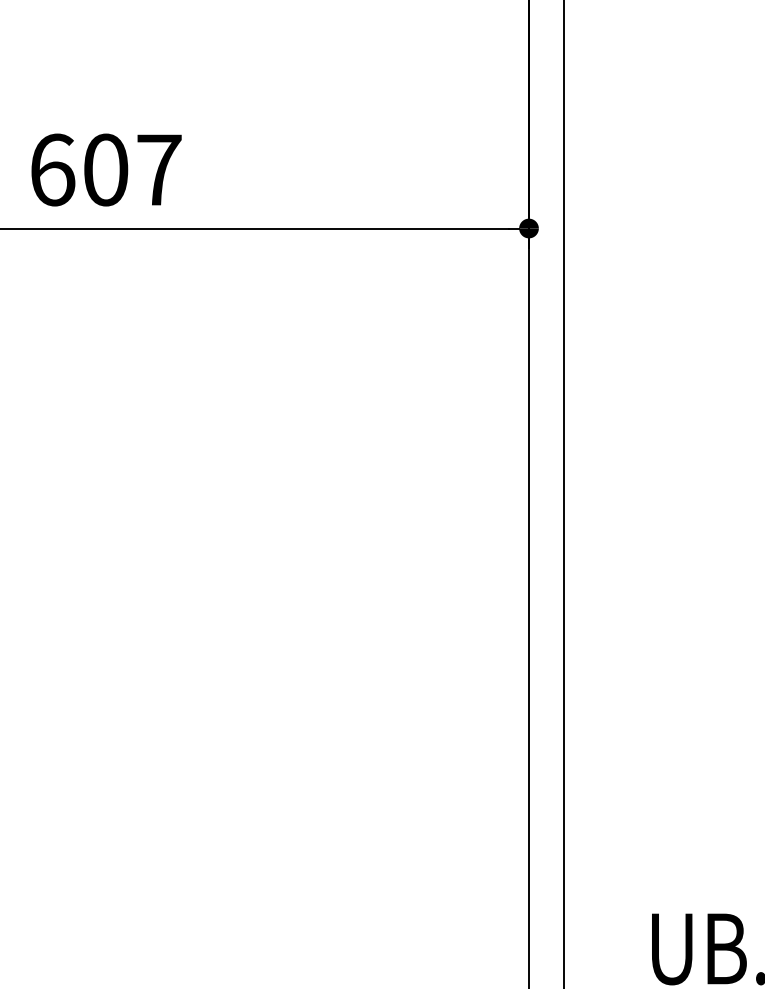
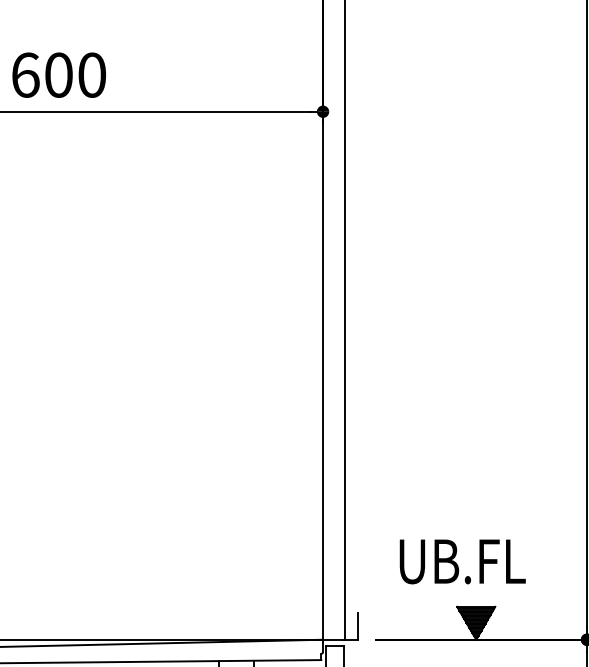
text: (159, 168) -> (92, 74), 607 -> 600

